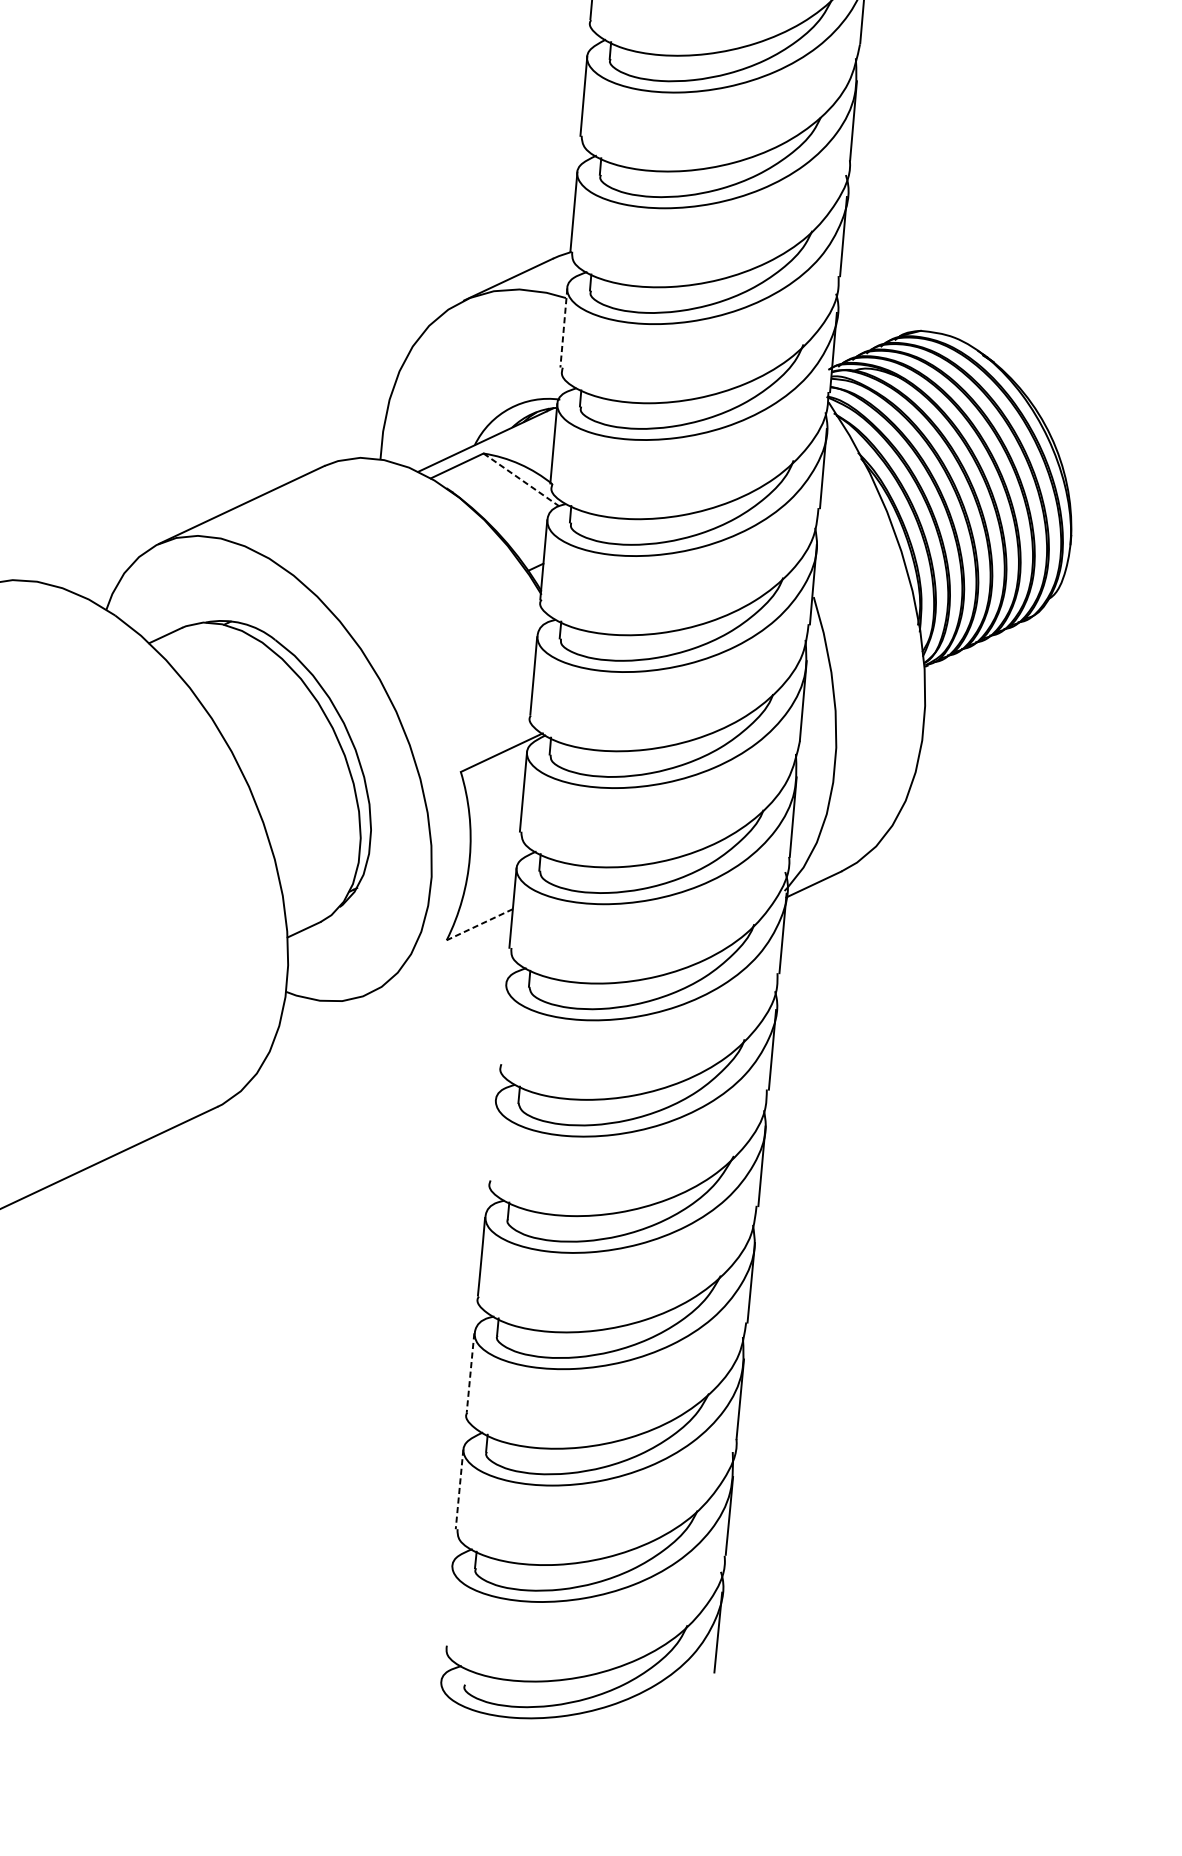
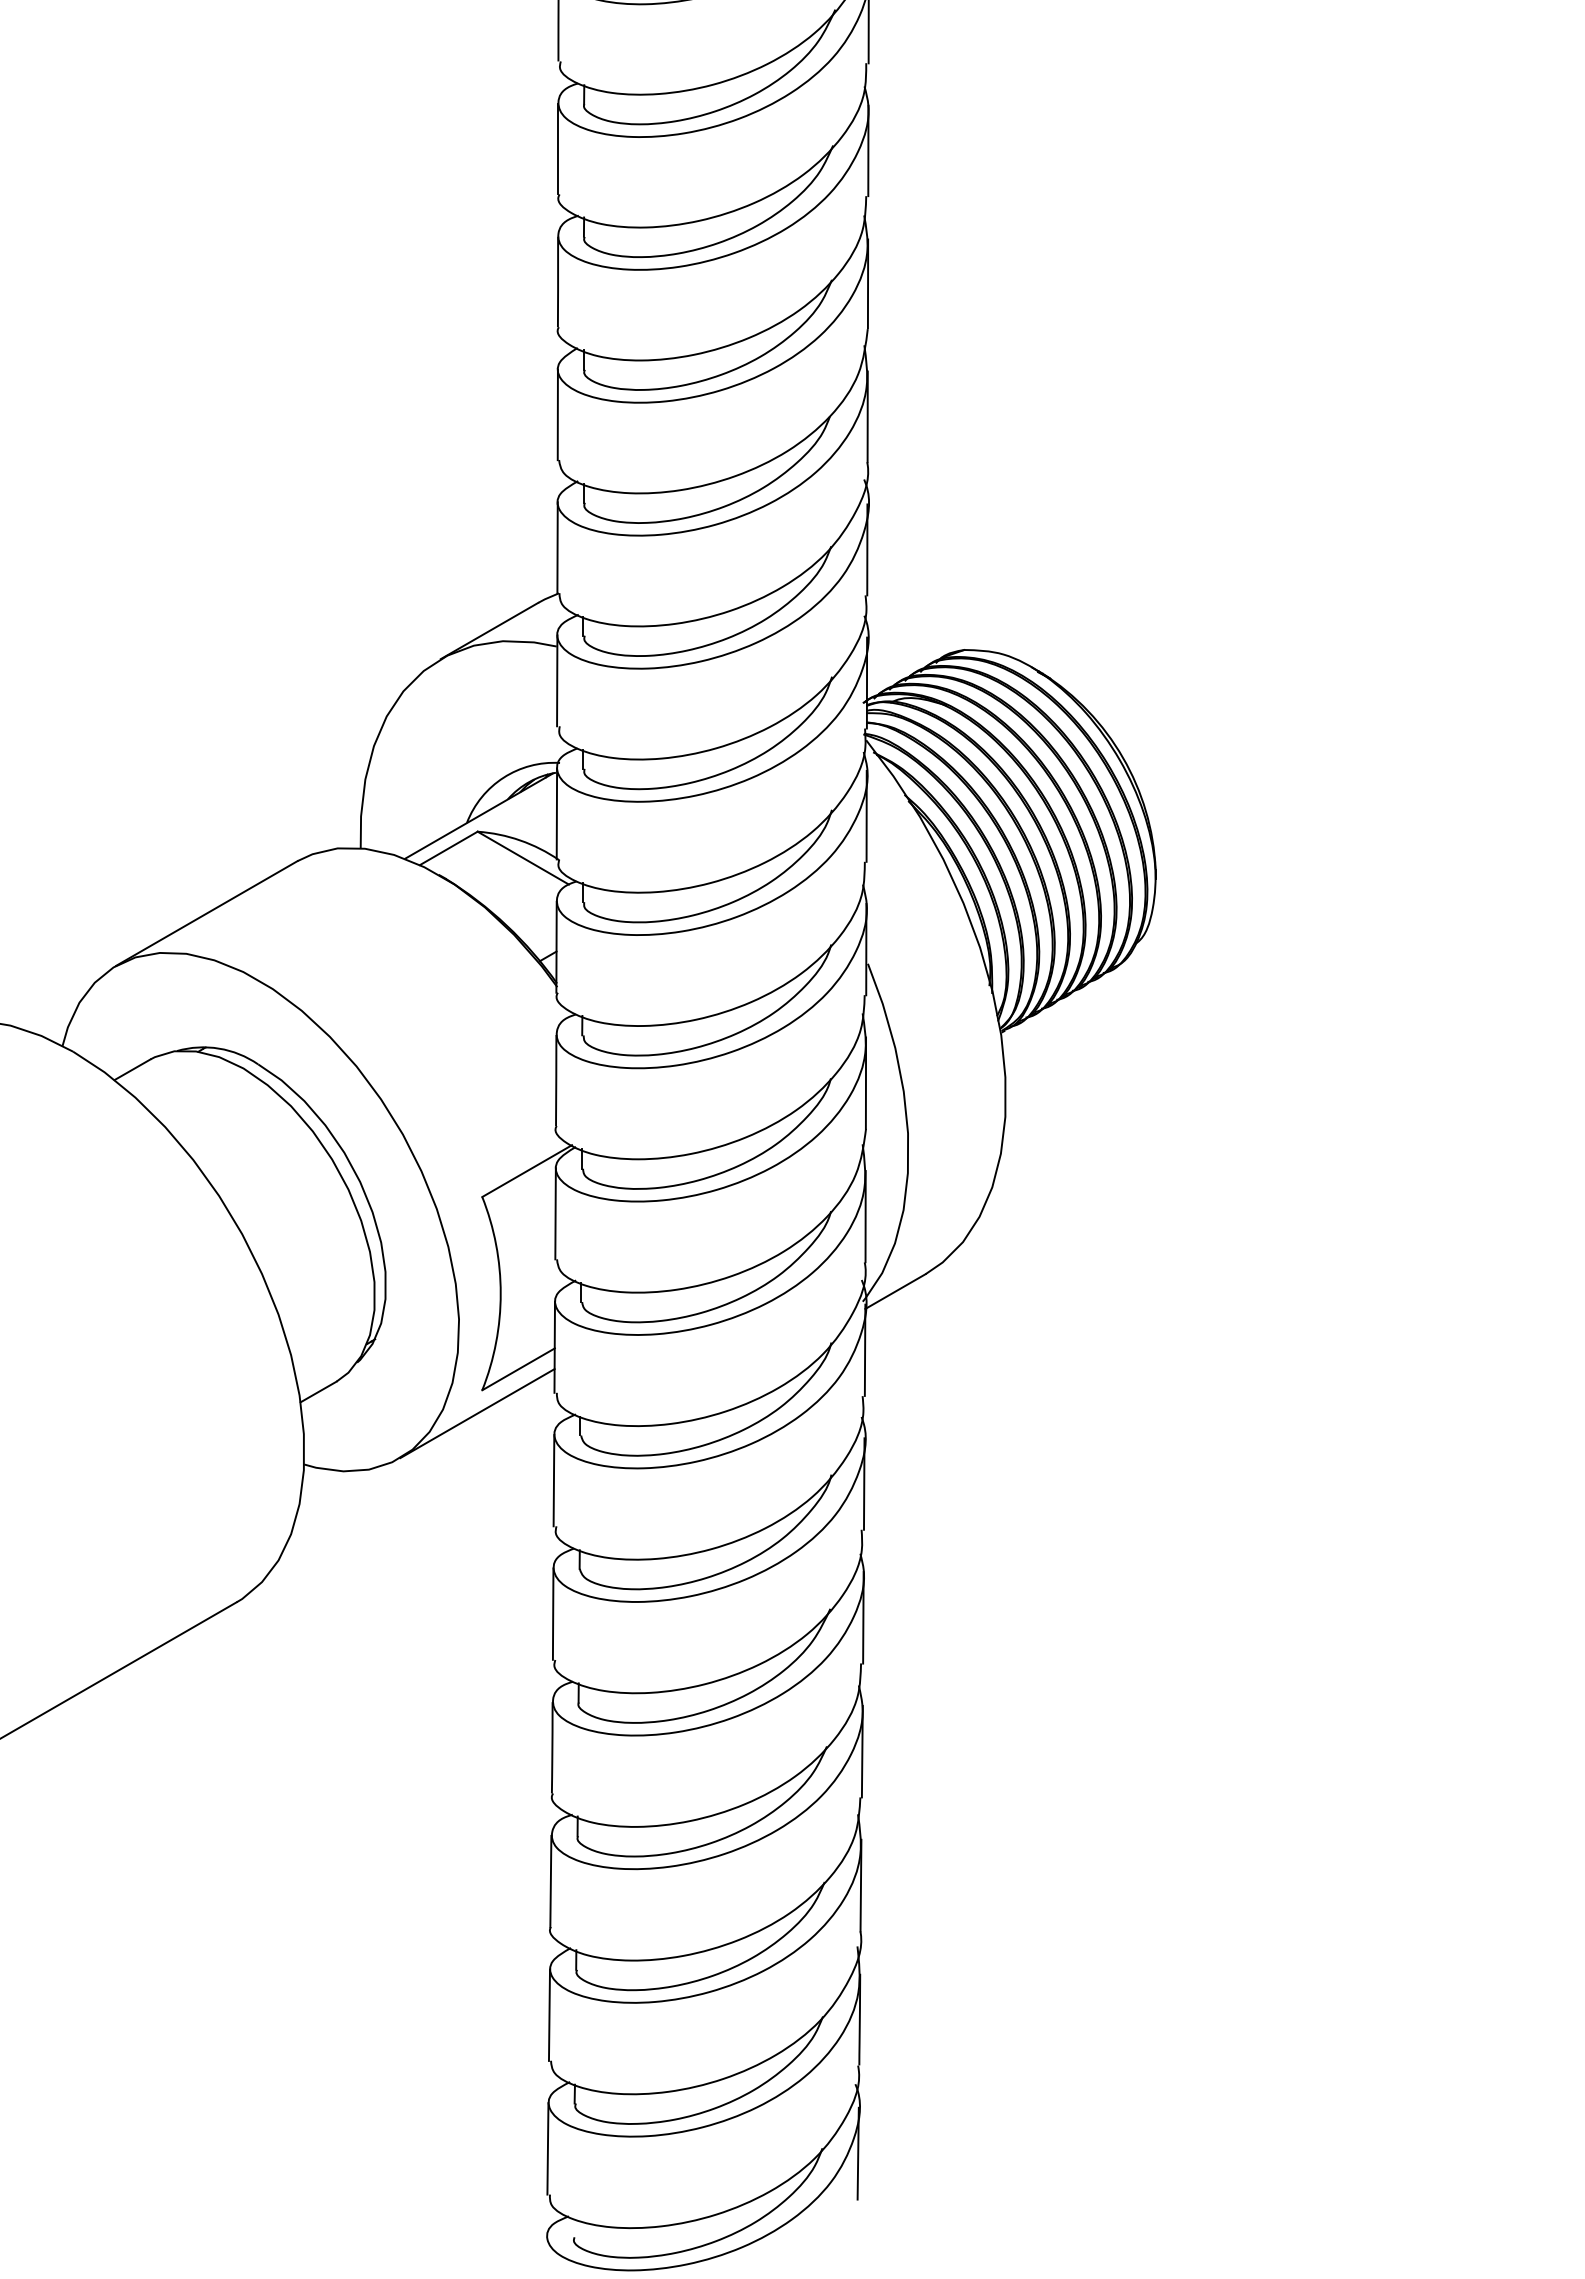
line: (564, 328) -> (557, 681), dashed -> solid
line: (521, 480) -> (523, 858), dashed -> solid
line: (479, 924) -> (518, 1369), dashed -> solid
line: (440, 960) -> (477, 1413), added
line: (502, 1024) -> (553, 1480), added
line: (491, 1139) -> (552, 1613), added
line: (470, 1373) -> (550, 1881), dashed -> solid
line: (459, 1489) -> (549, 2015), dashed -> solid
line: (448, 1605) -> (547, 2148), added

